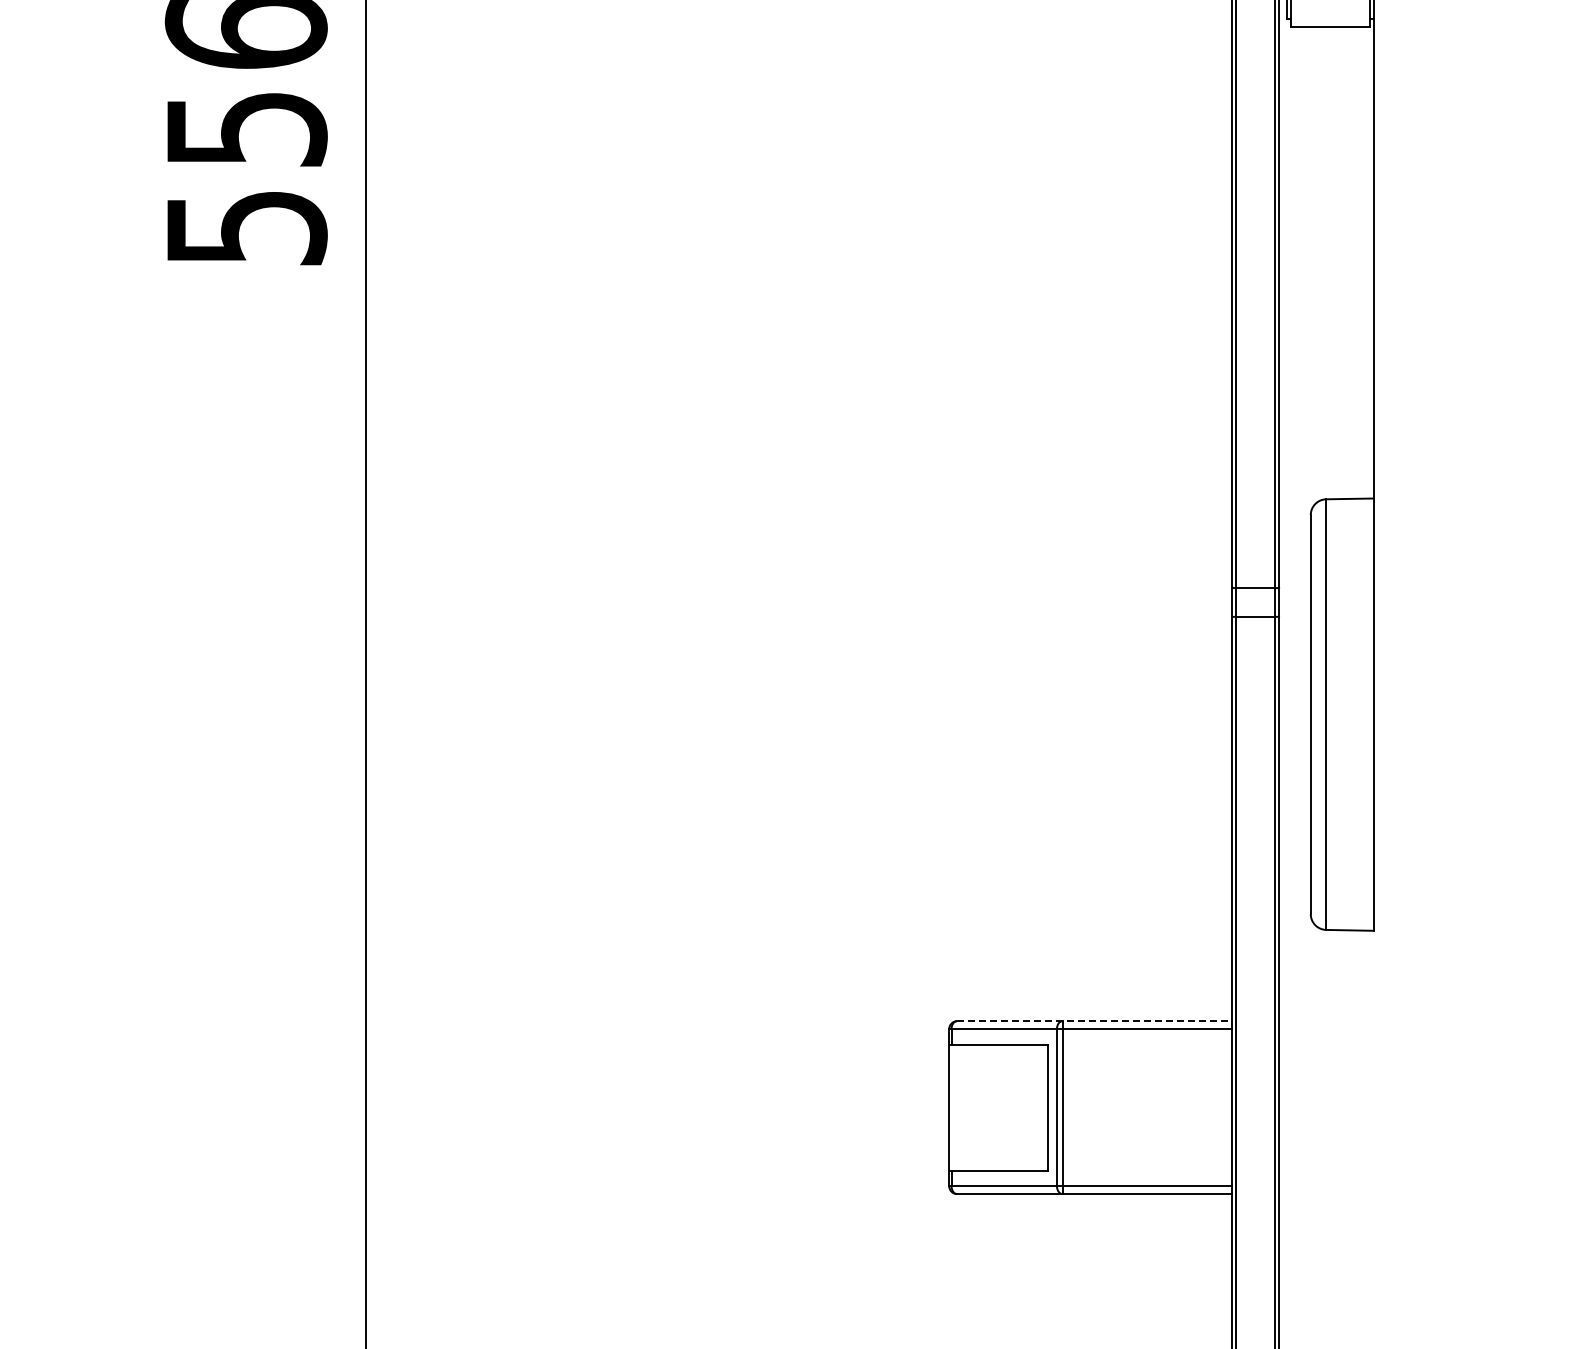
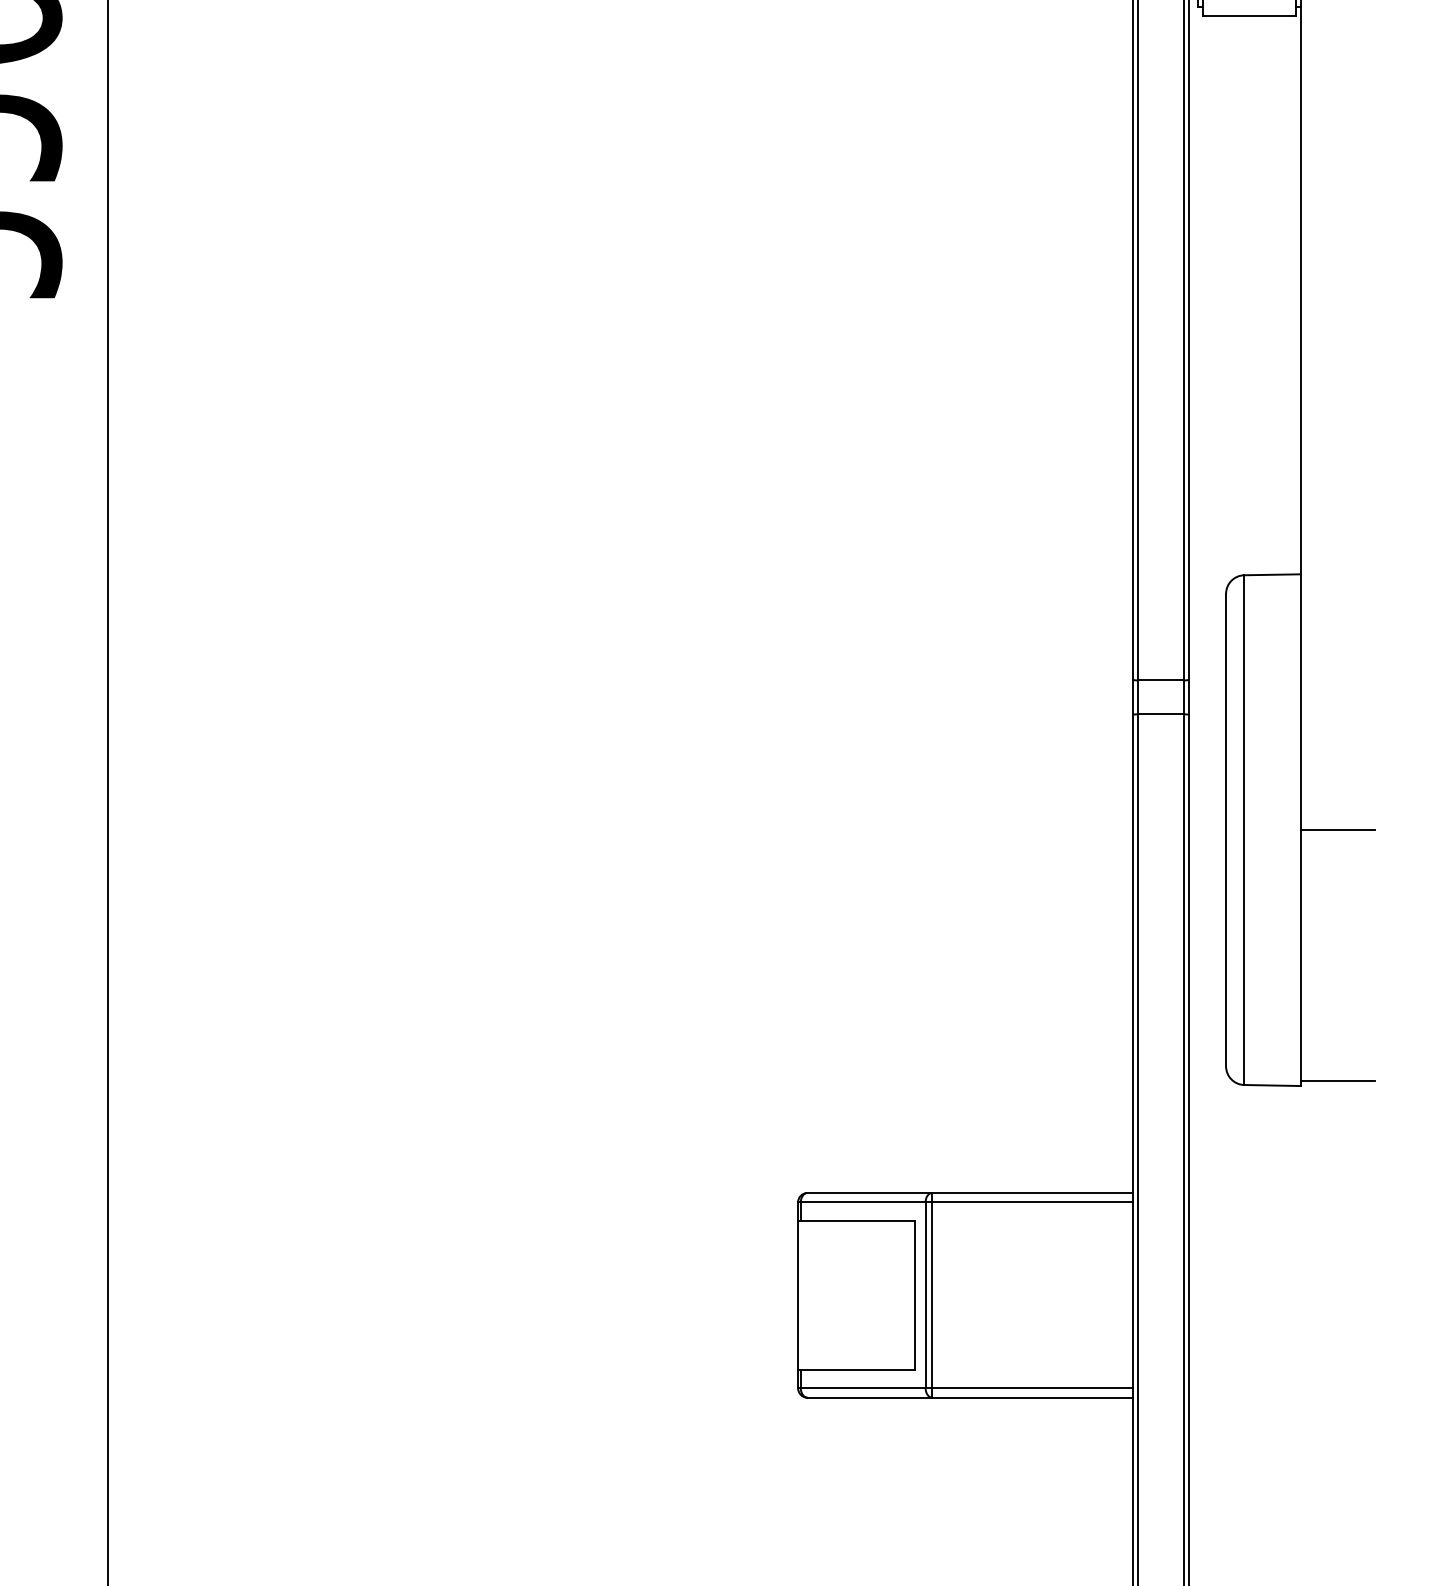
line: (1404, 714) -> (1337, 829), added
line: (1404, 926) -> (1337, 1080), added
line: (1094, 1021) -> (970, 1193), dashed -> solid

